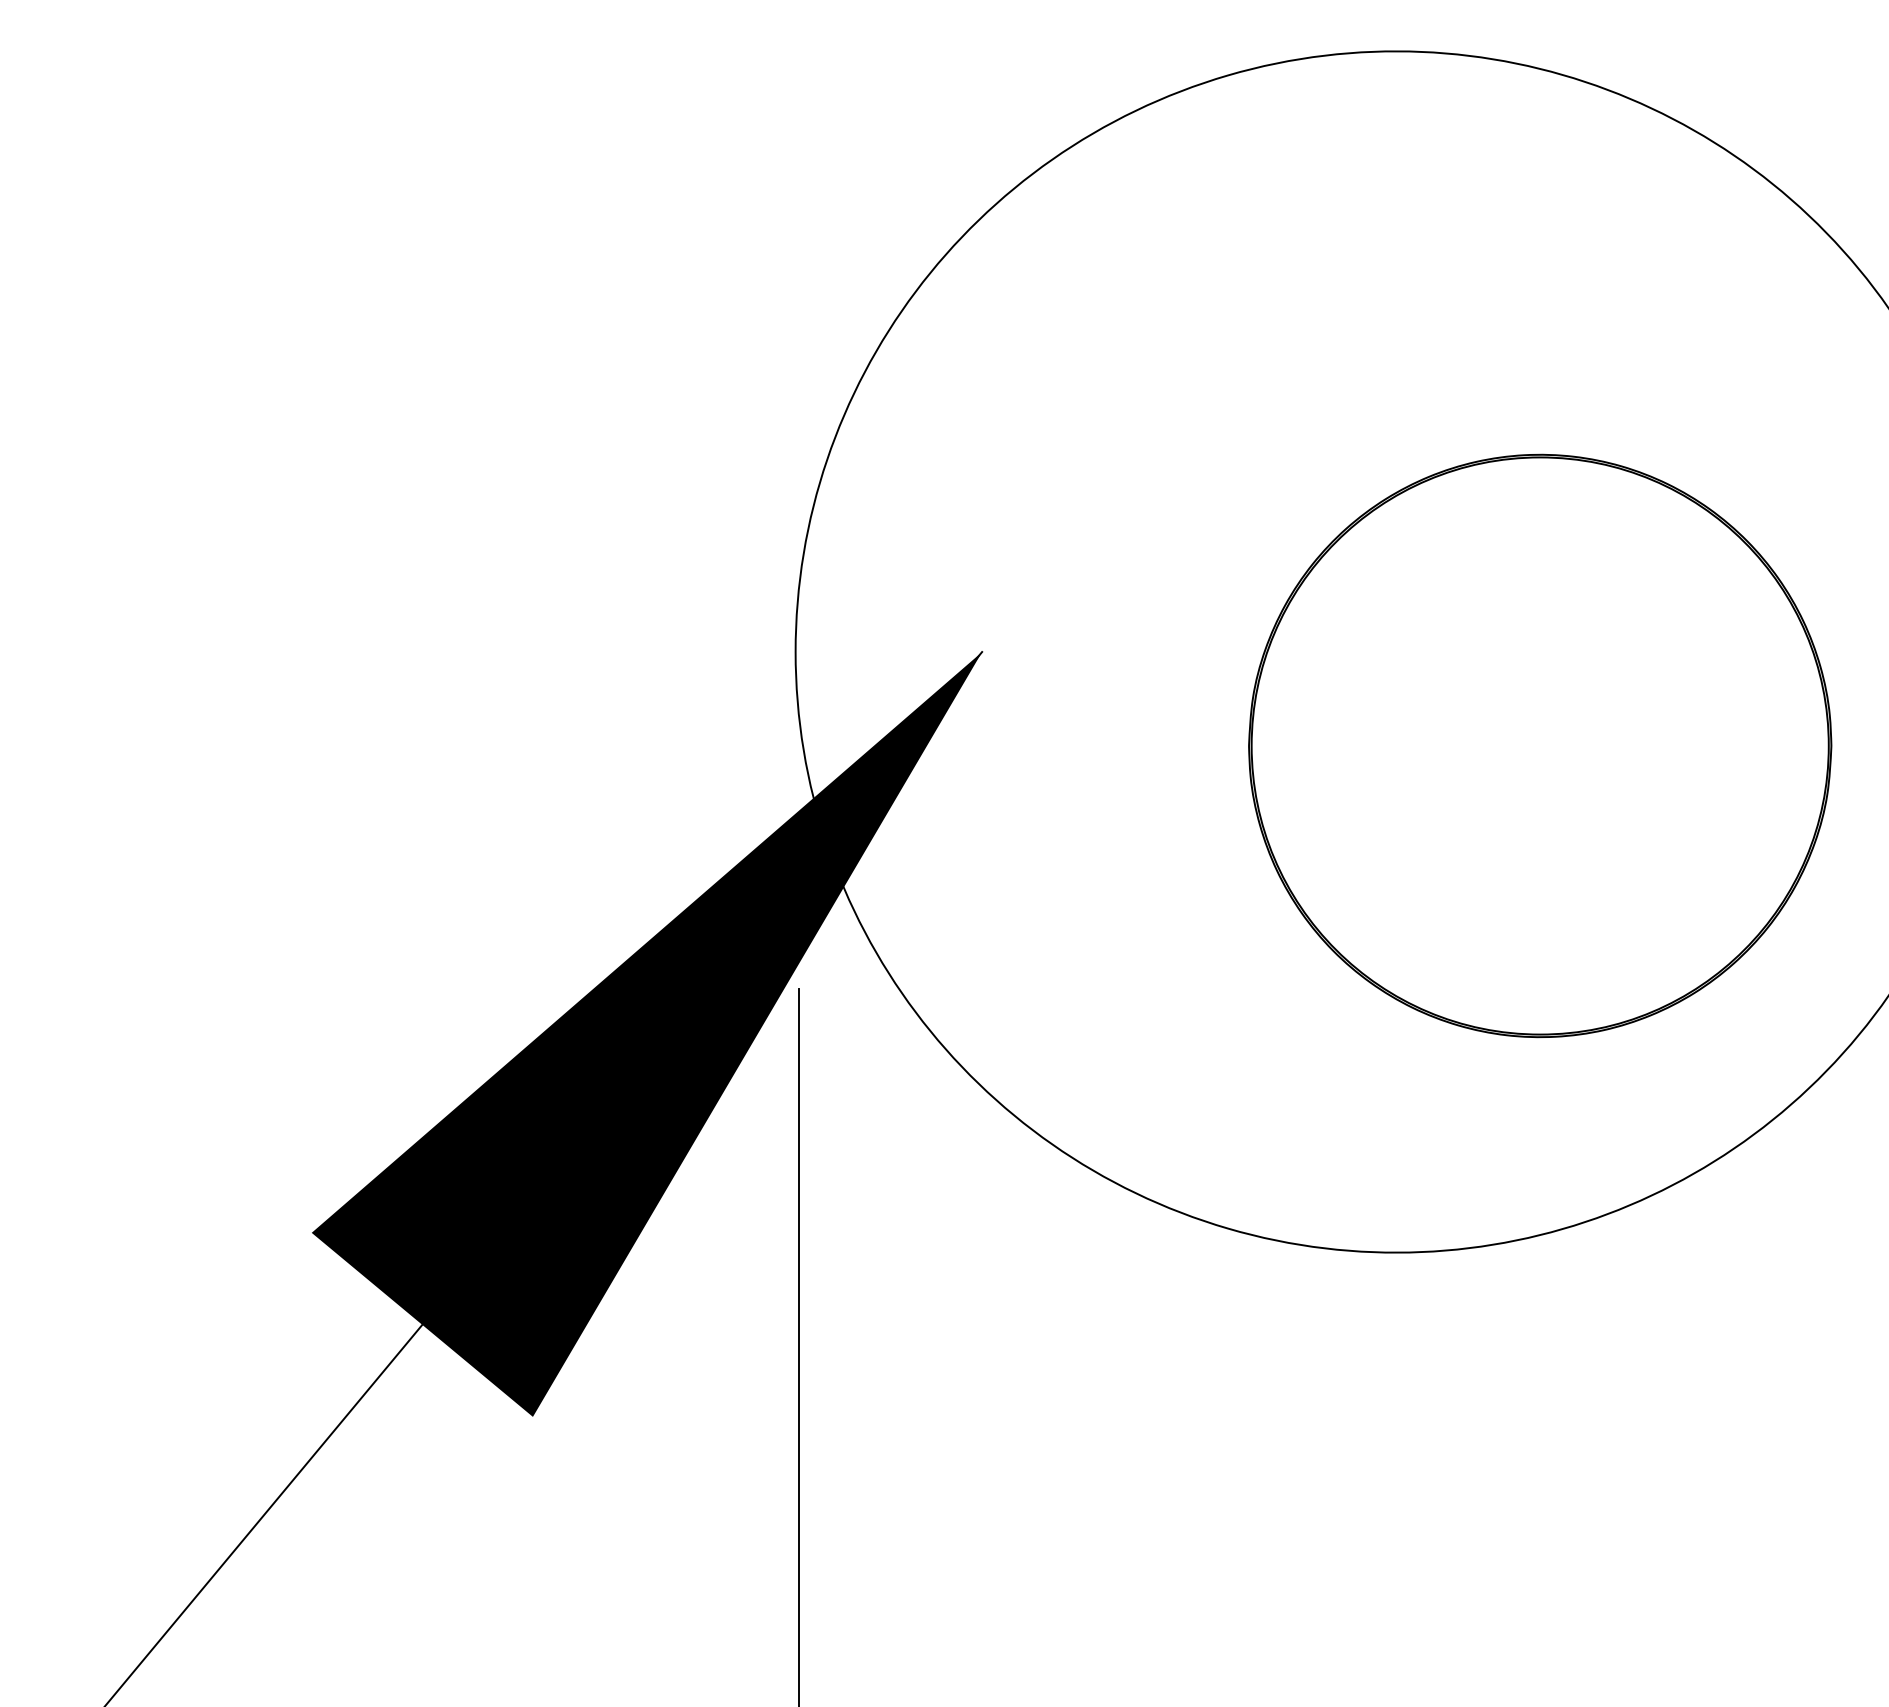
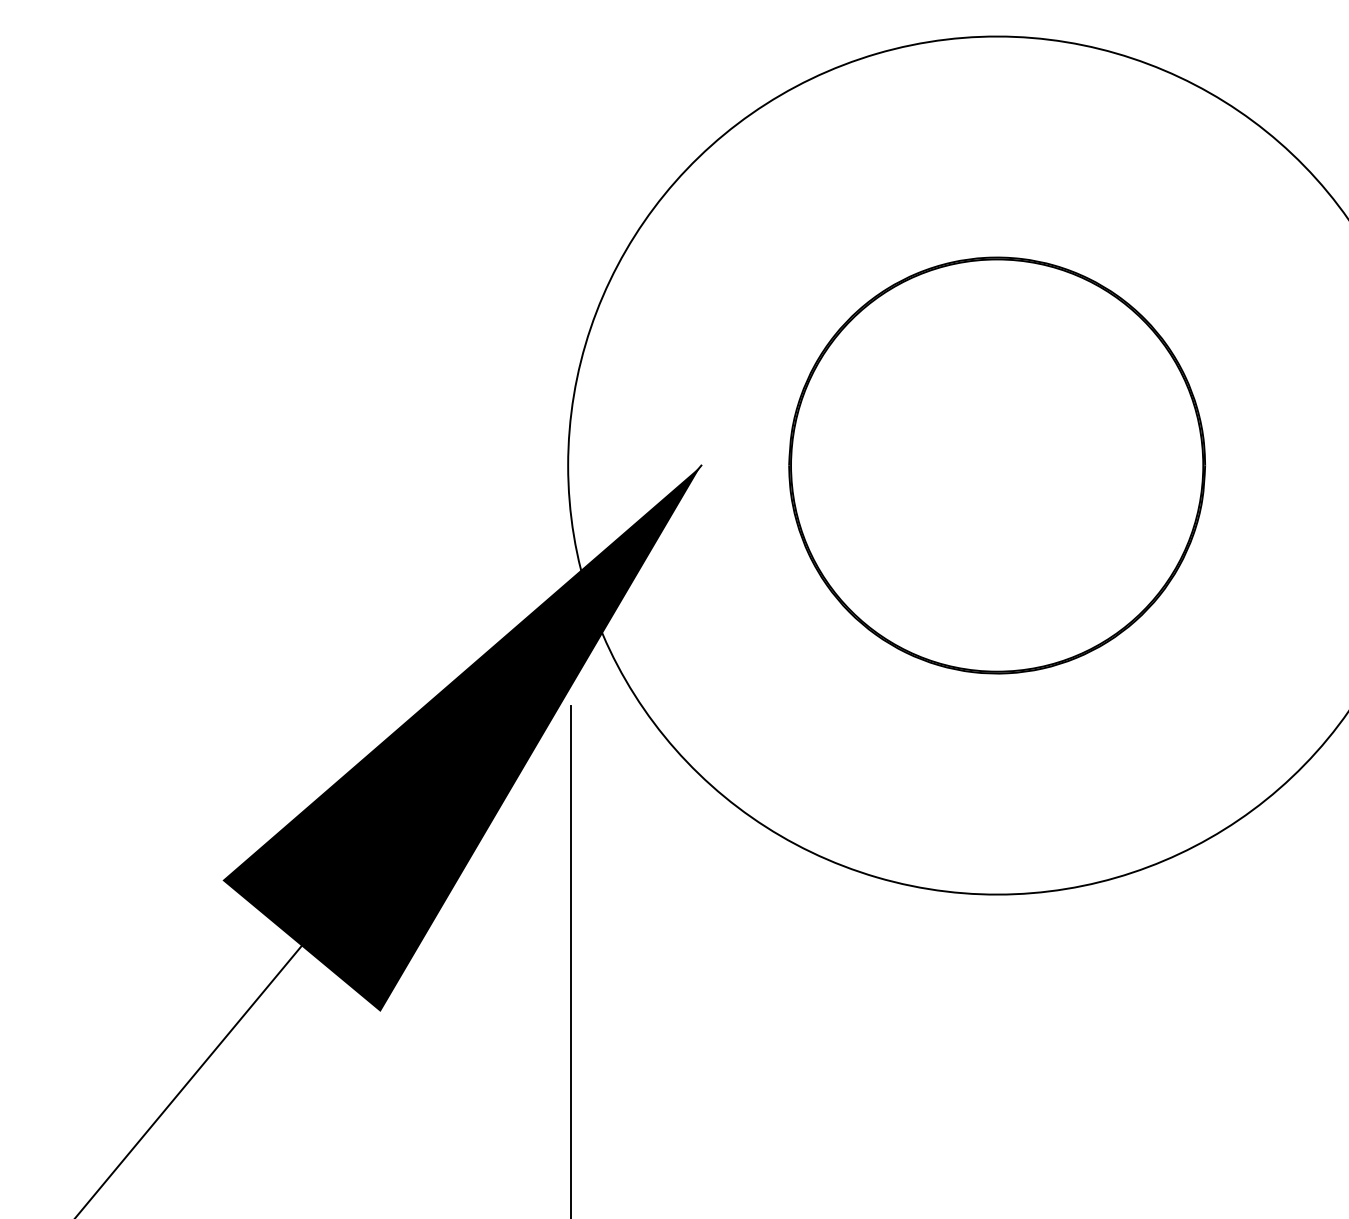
part: (1540, 745) -> (997, 465), moved

